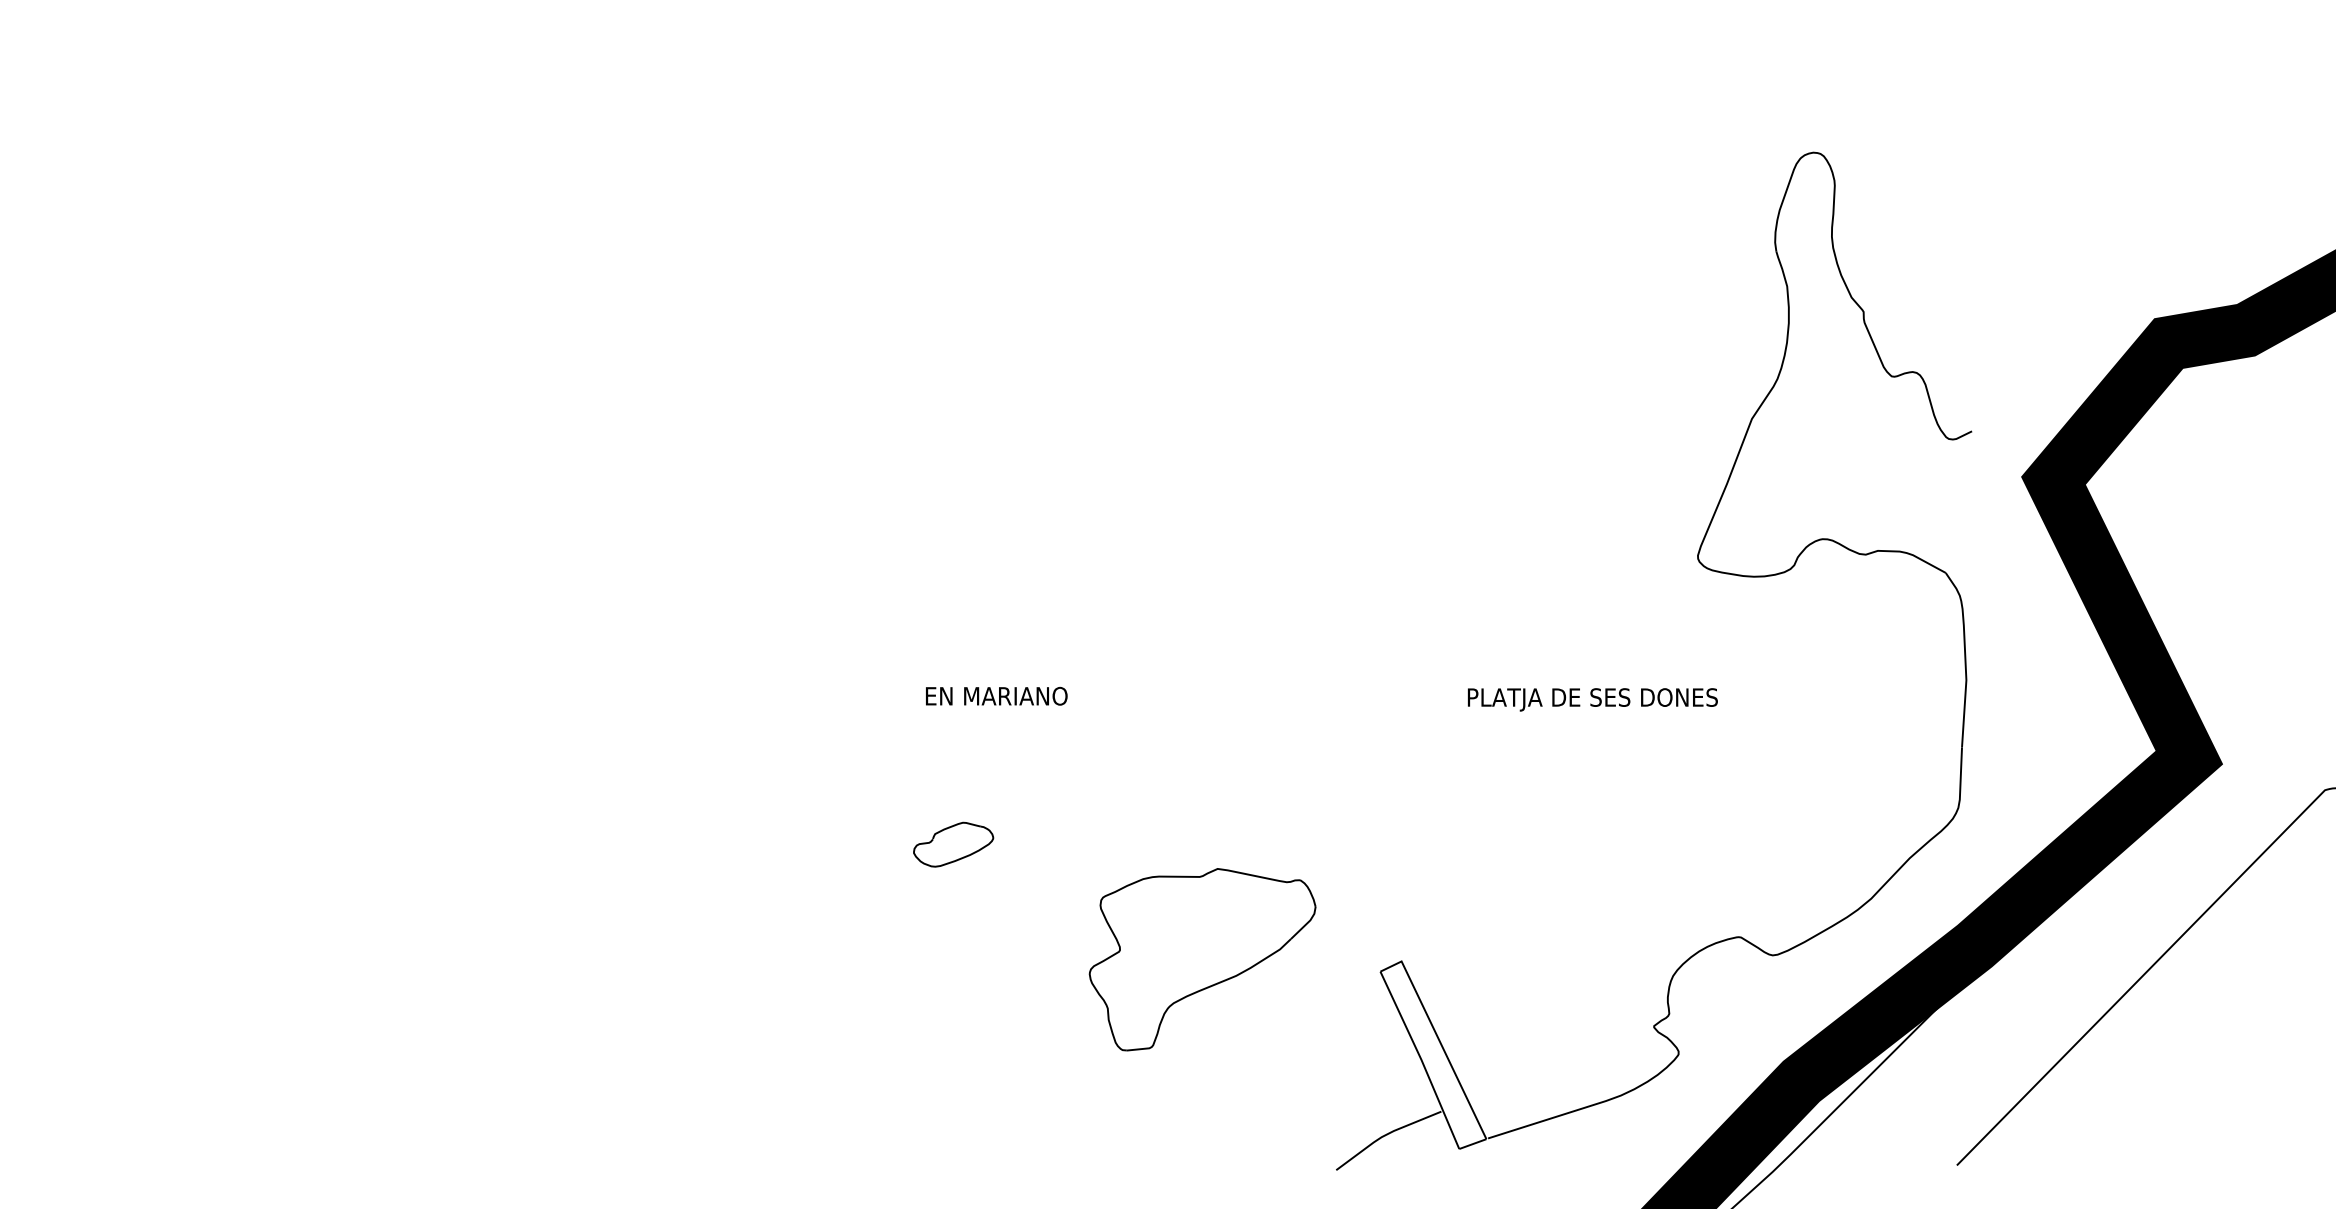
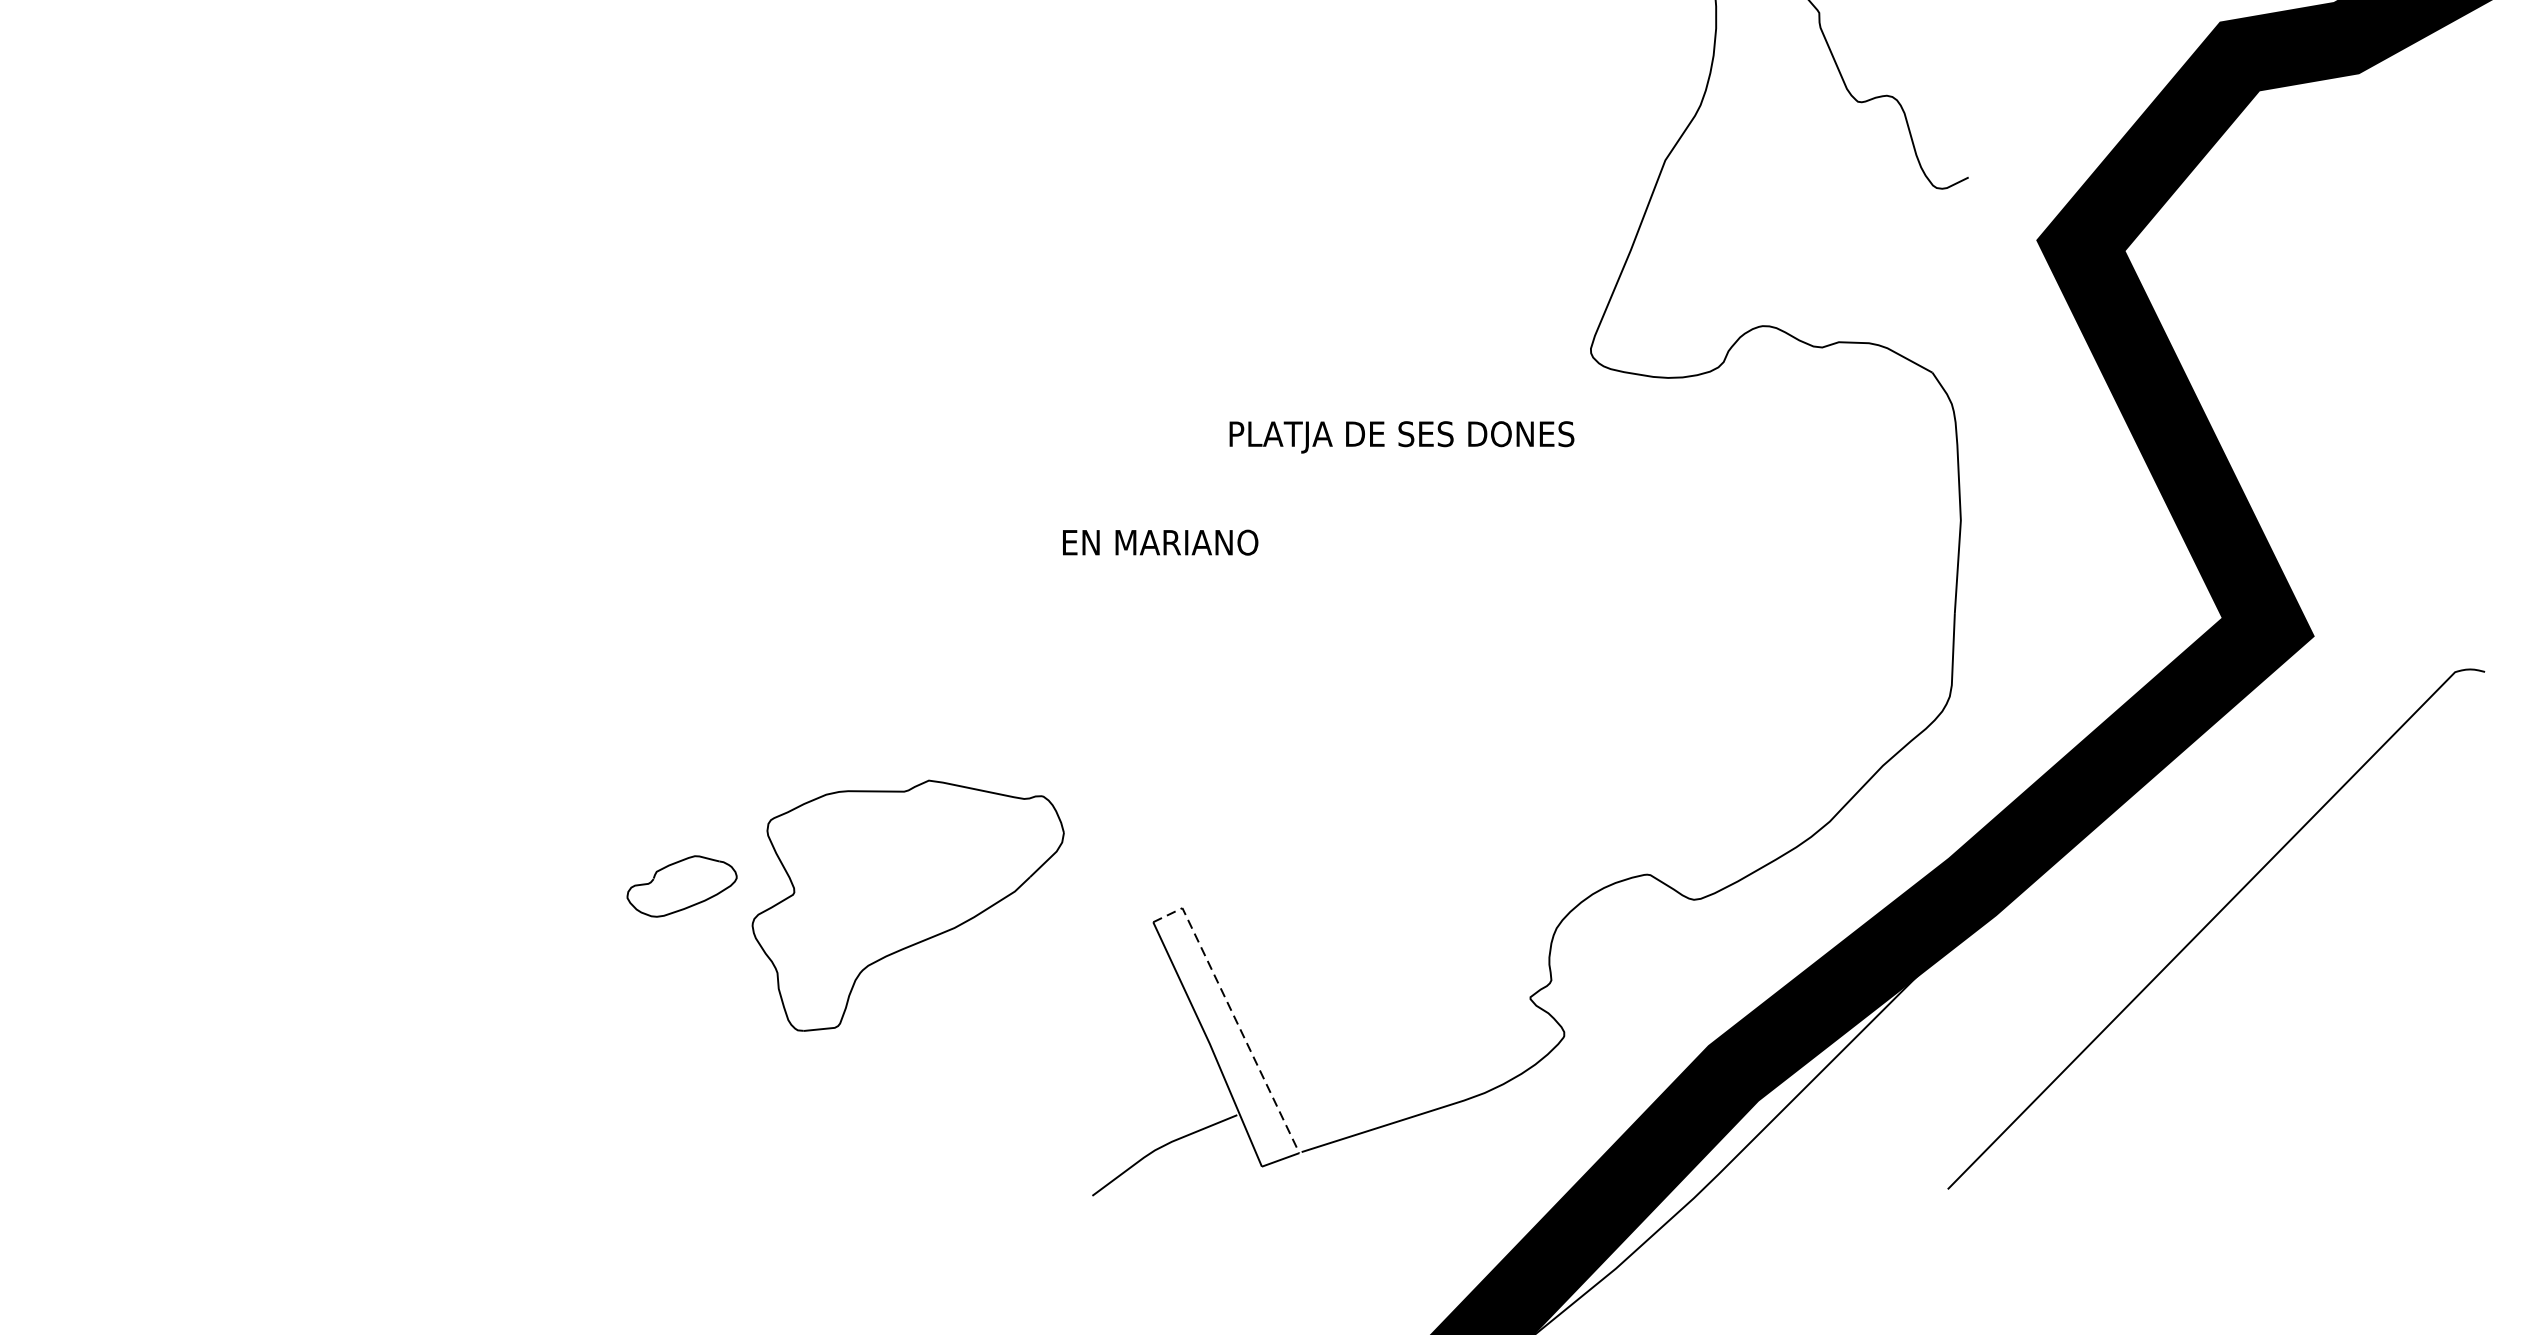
text: (996, 695) -> (1160, 541), moved
text: (1592, 699) -> (1401, 436), moved
part: (953, 844) -> (681, 886), moved
line: (1438, 1039) -> (1233, 1015), solid -> dashed

